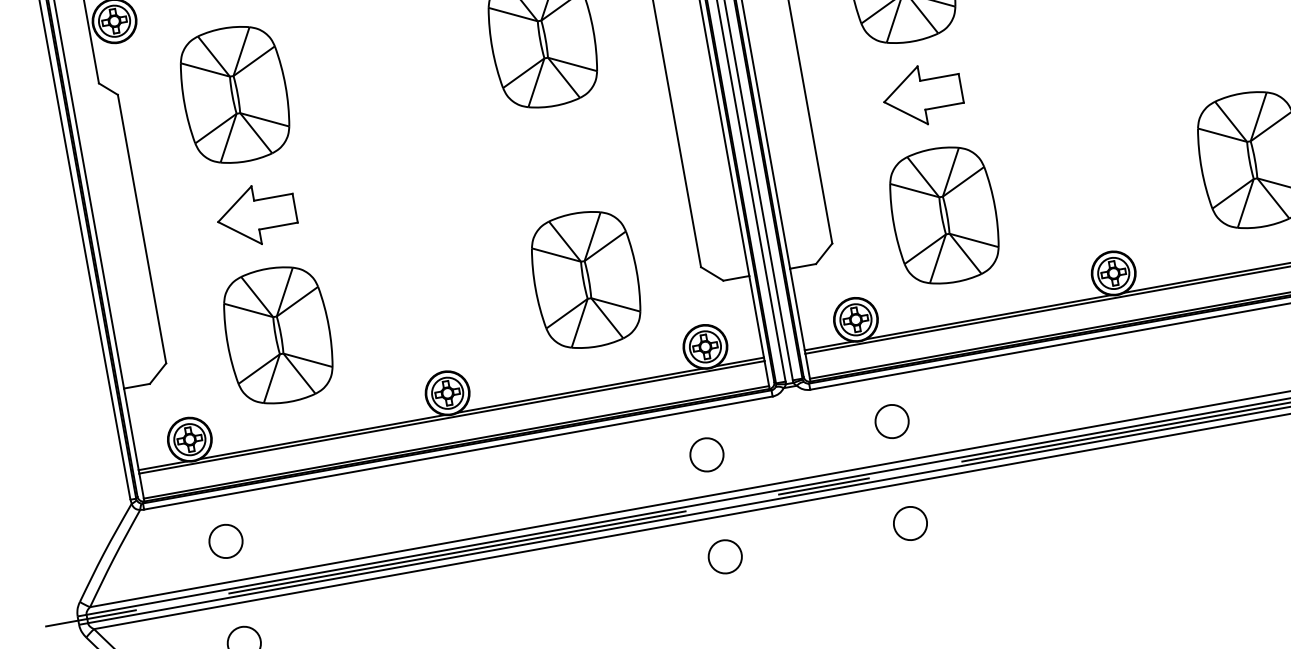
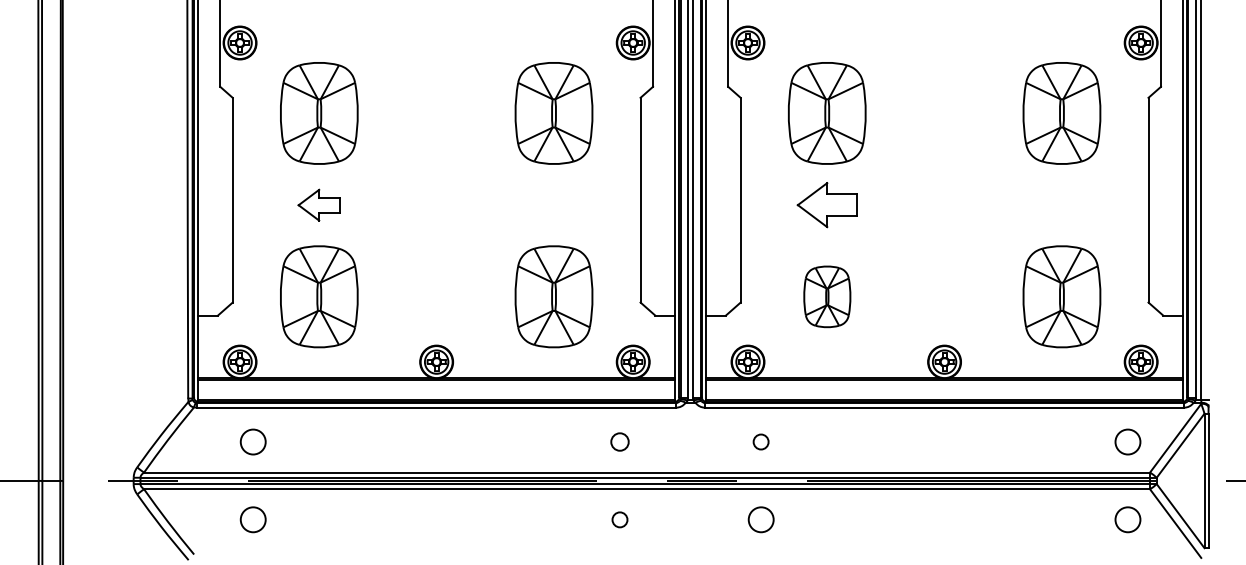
part: (255, 215) -> (318, 205), size x0.7
part: (944, 215) -> (827, 296), size x0.6
circle: (891, 421) -> (760, 441), size x0.6
circle: (706, 454) -> (619, 441), size x0.7
circle: (724, 556) -> (619, 519), size x0.6

